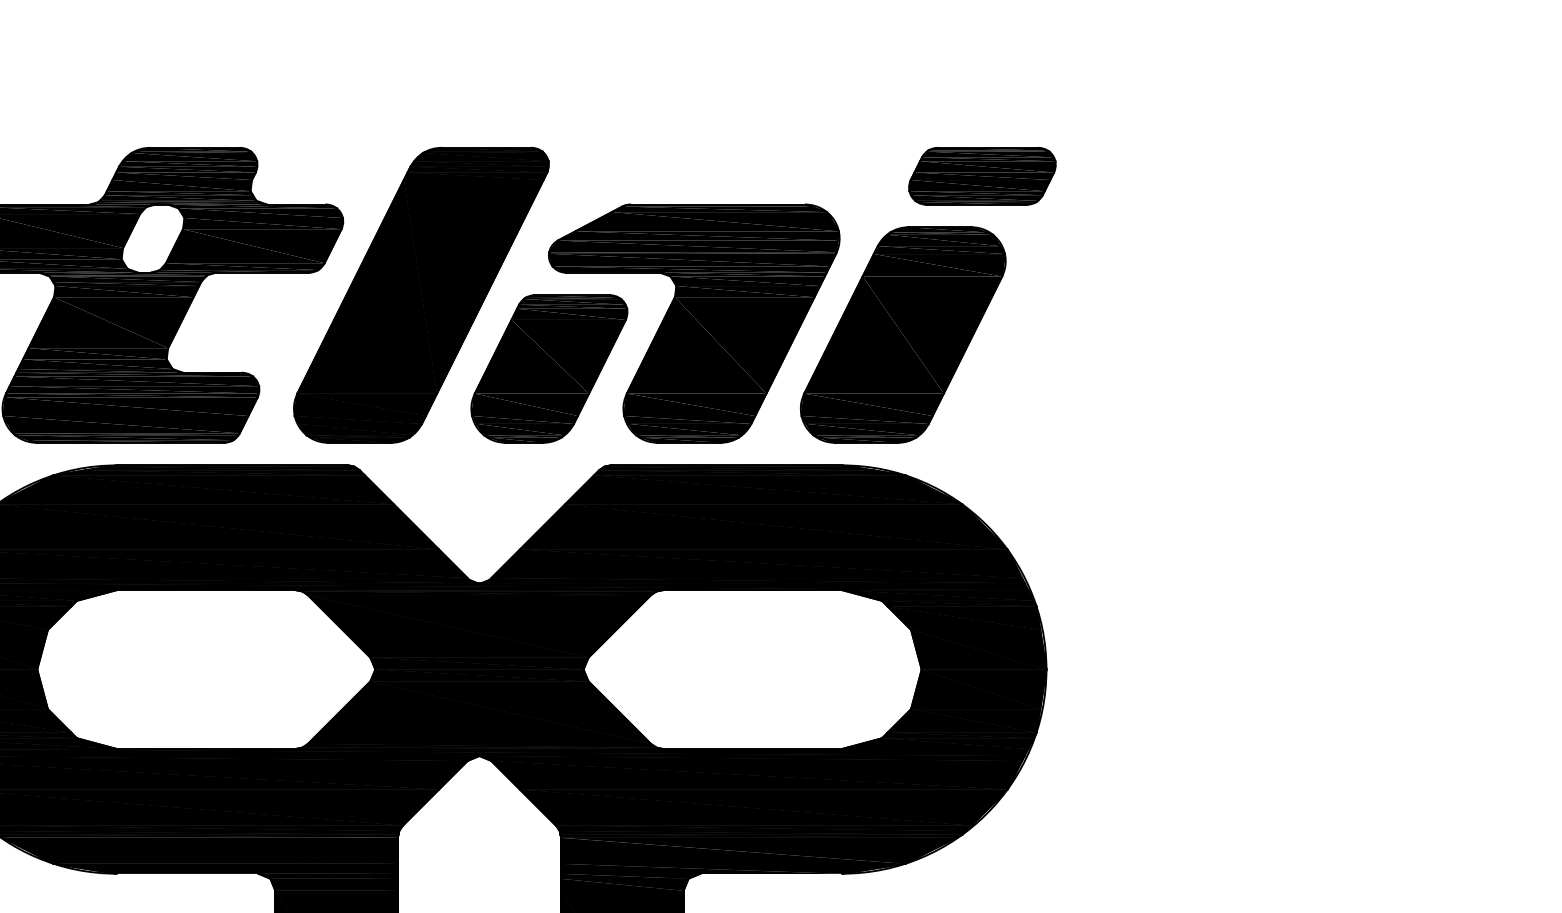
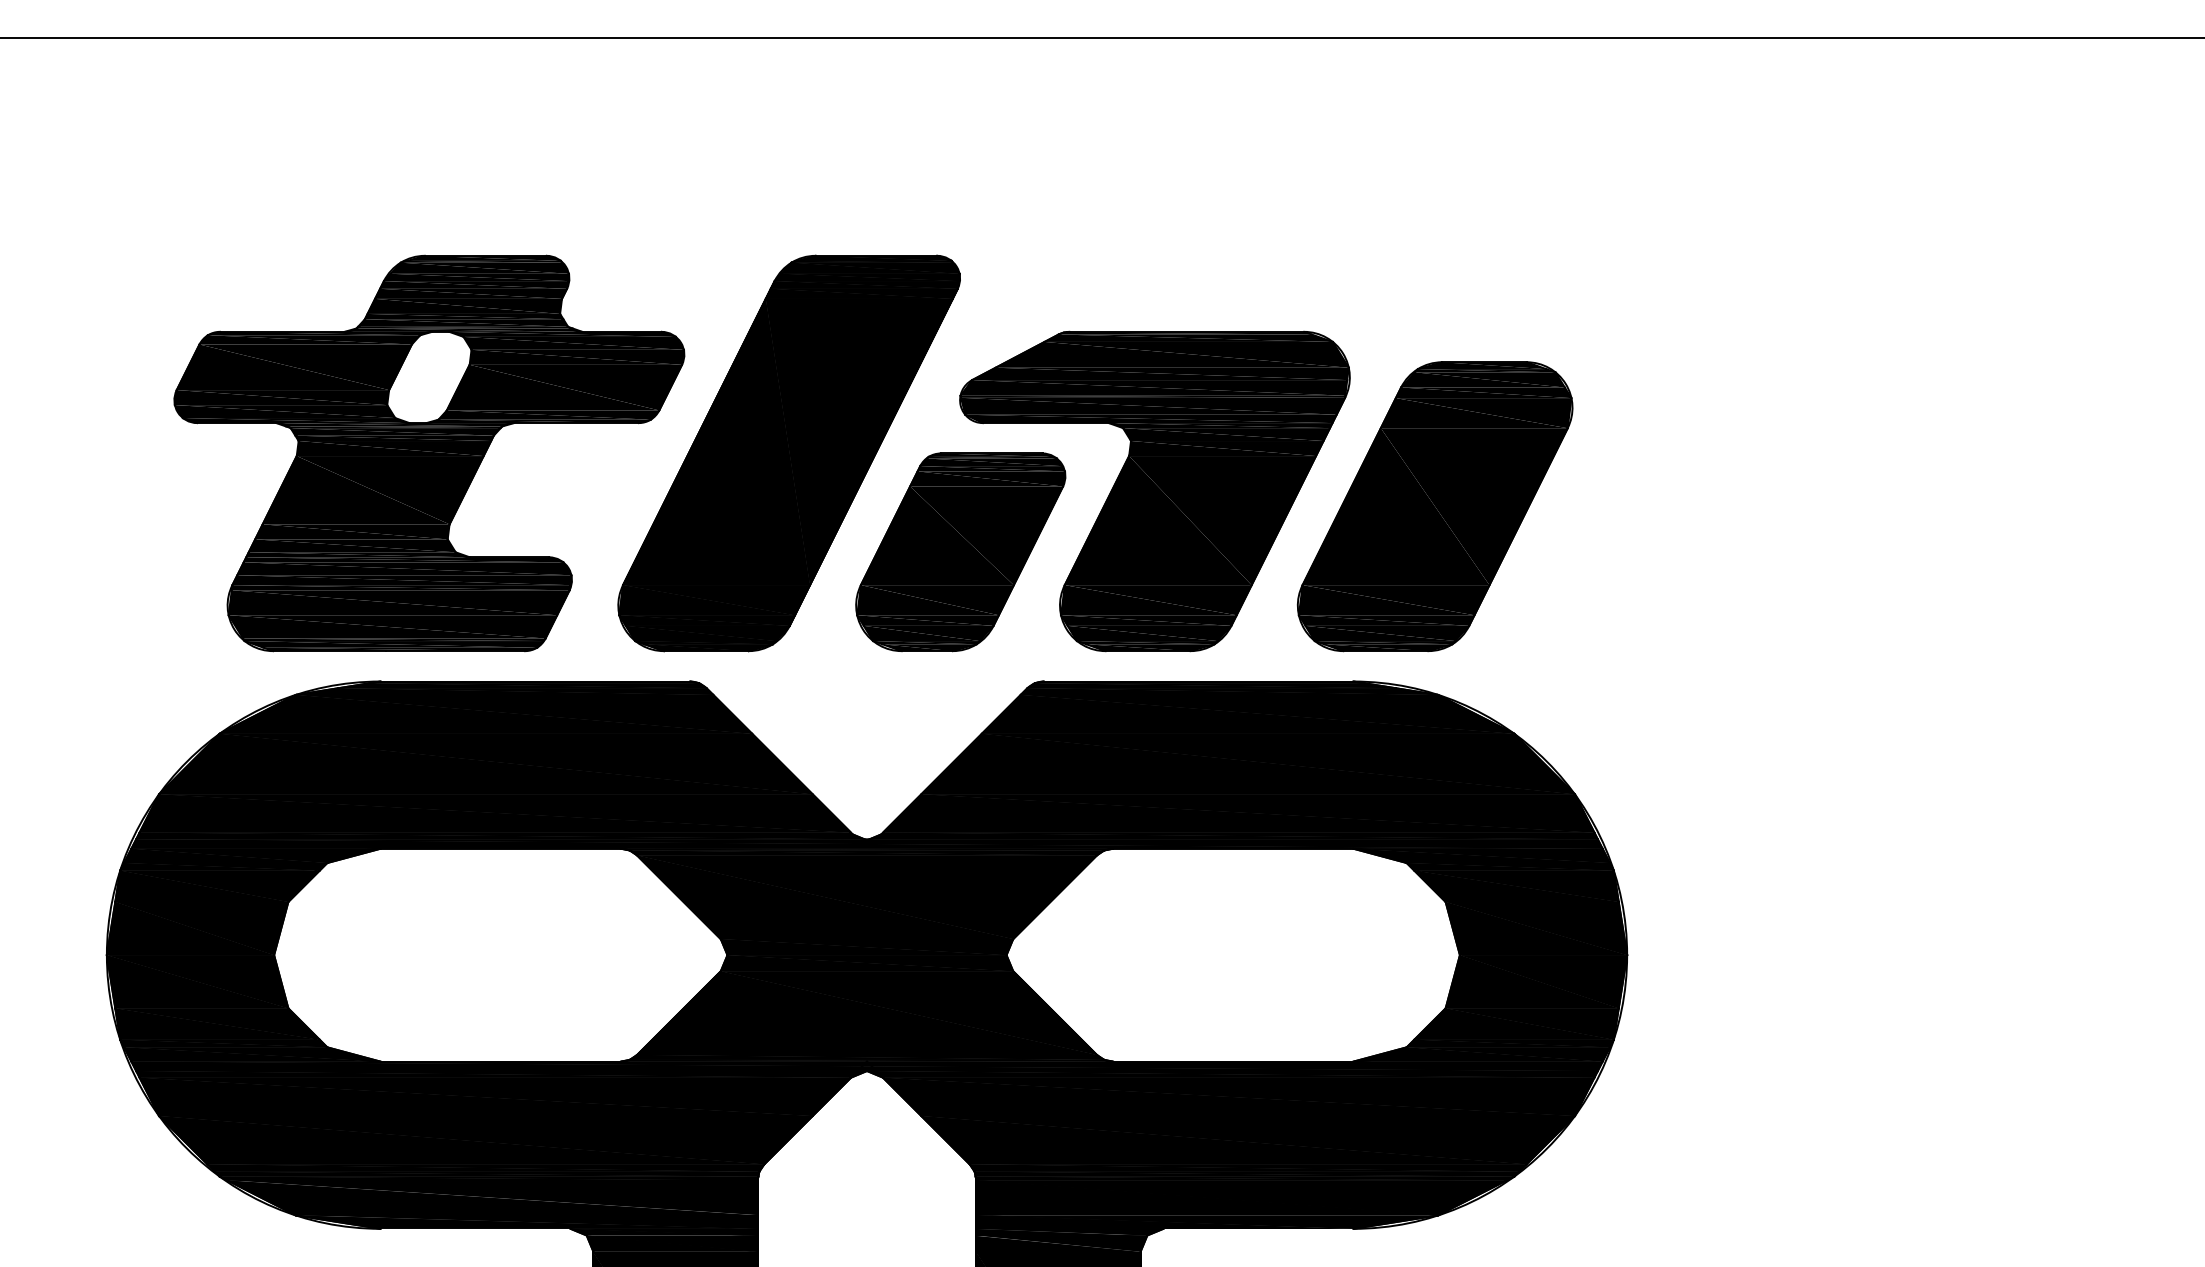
part: (982, 176) -> (1541, 293), removed

